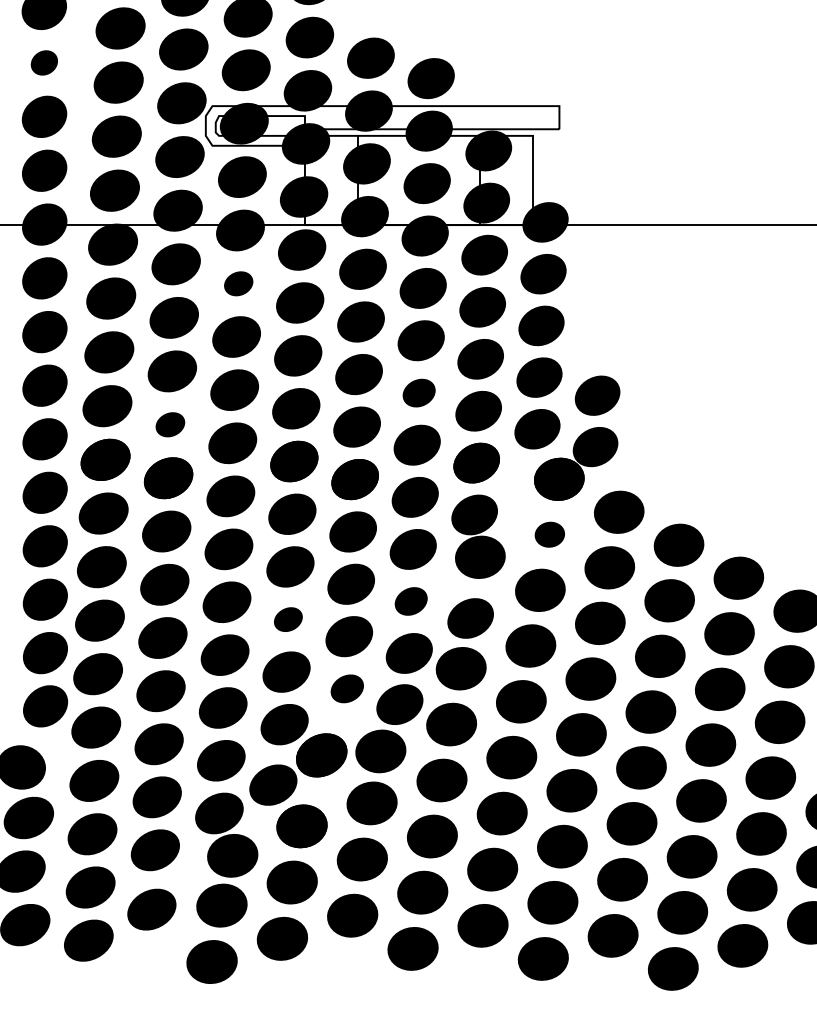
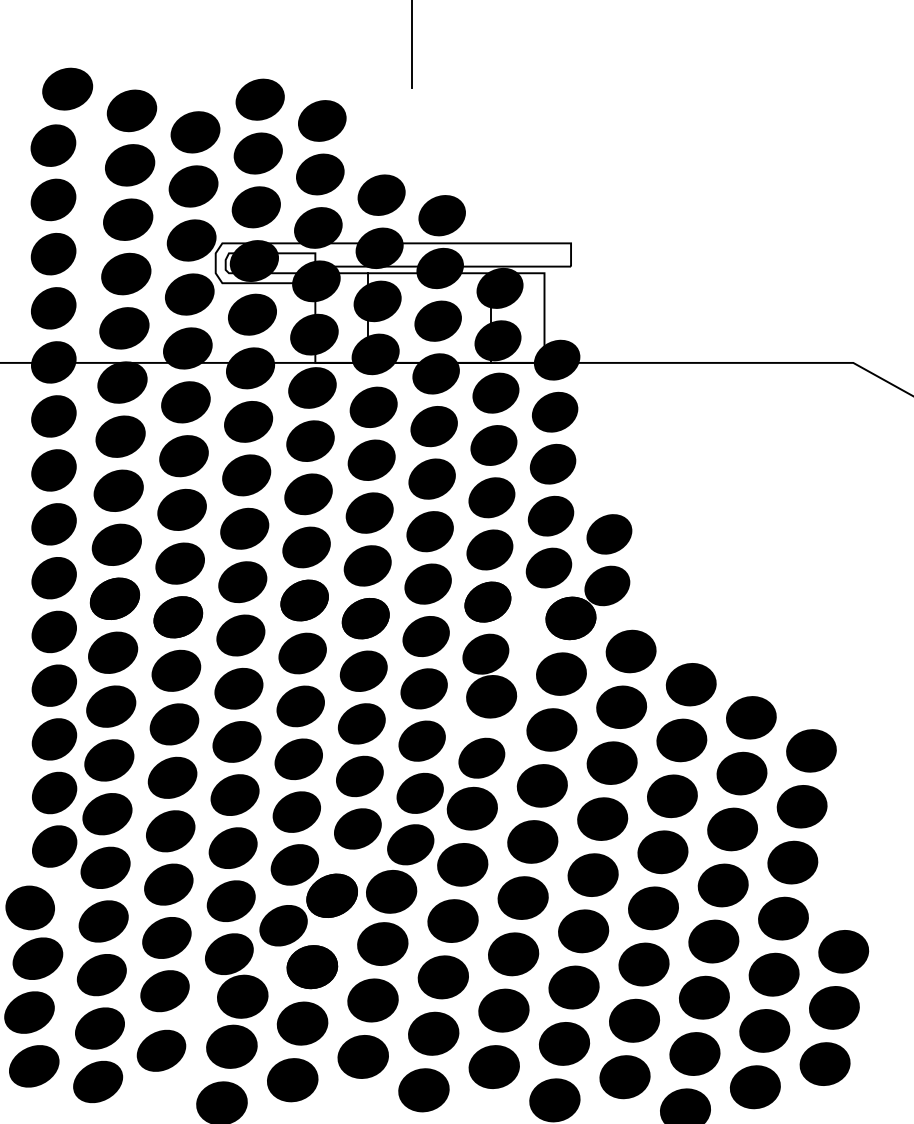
part: (44, 62) -> (53, 199), size x1.67
part: (238, 283) -> (248, 421), size x1.67
part: (418, 392) -> (429, 531), size x1.43
part: (169, 424) -> (179, 563), size x1.67
part: (549, 534) -> (561, 673), size x1.67
part: (410, 600) -> (421, 740), size x1.43
part: (288, 619) -> (298, 759), size x1.67
part: (346, 688) -> (357, 828), size x1.43

